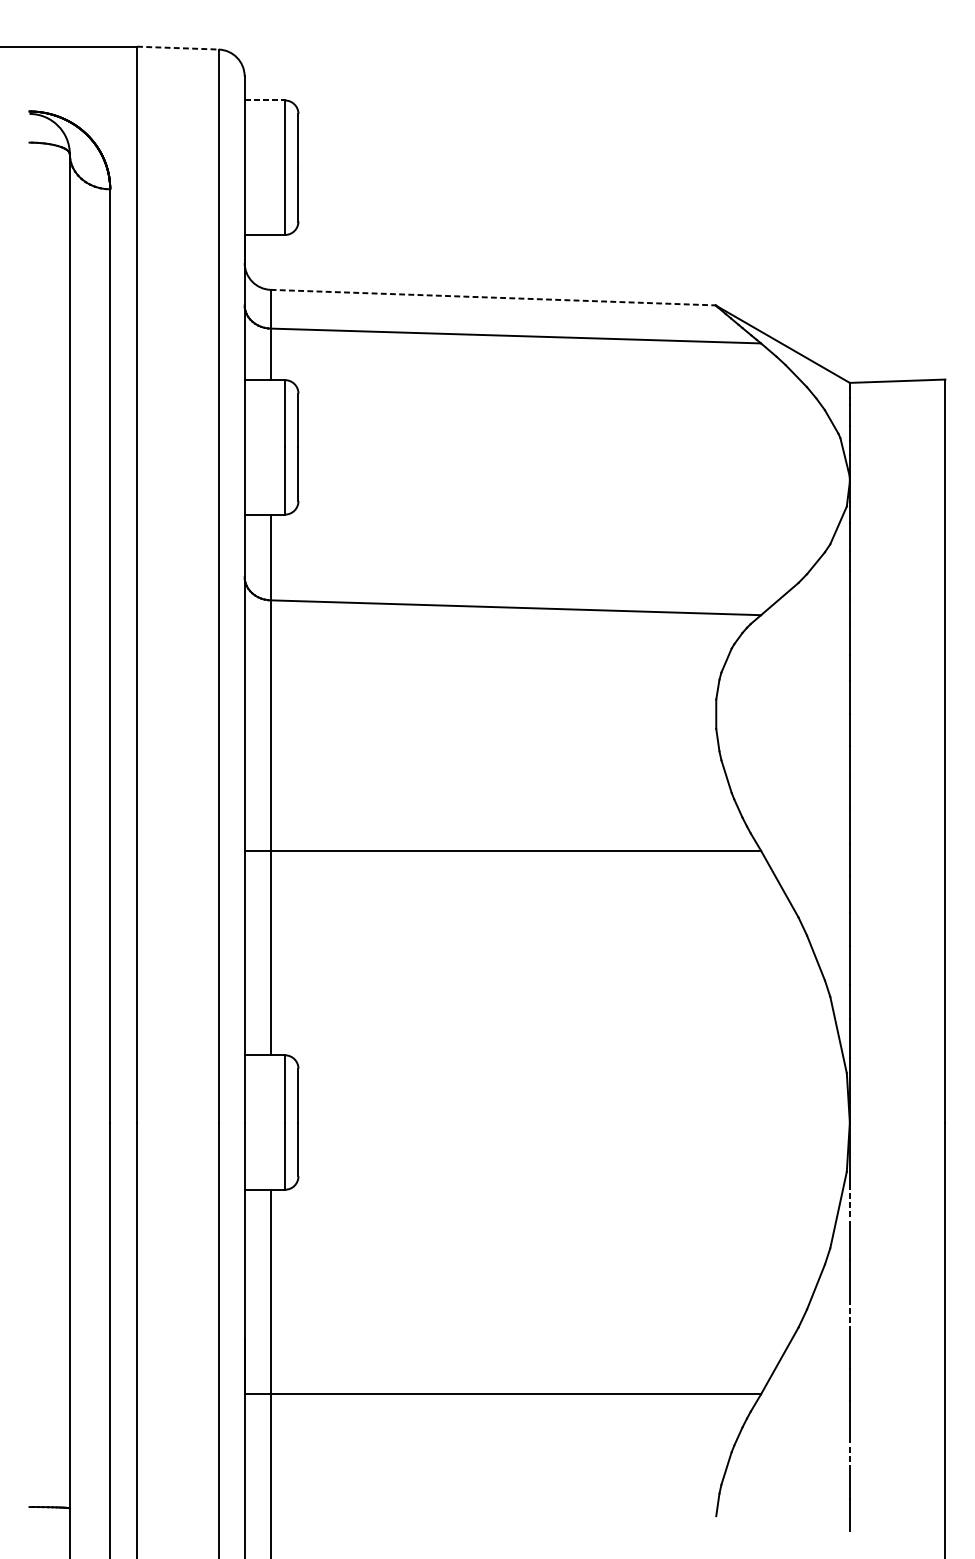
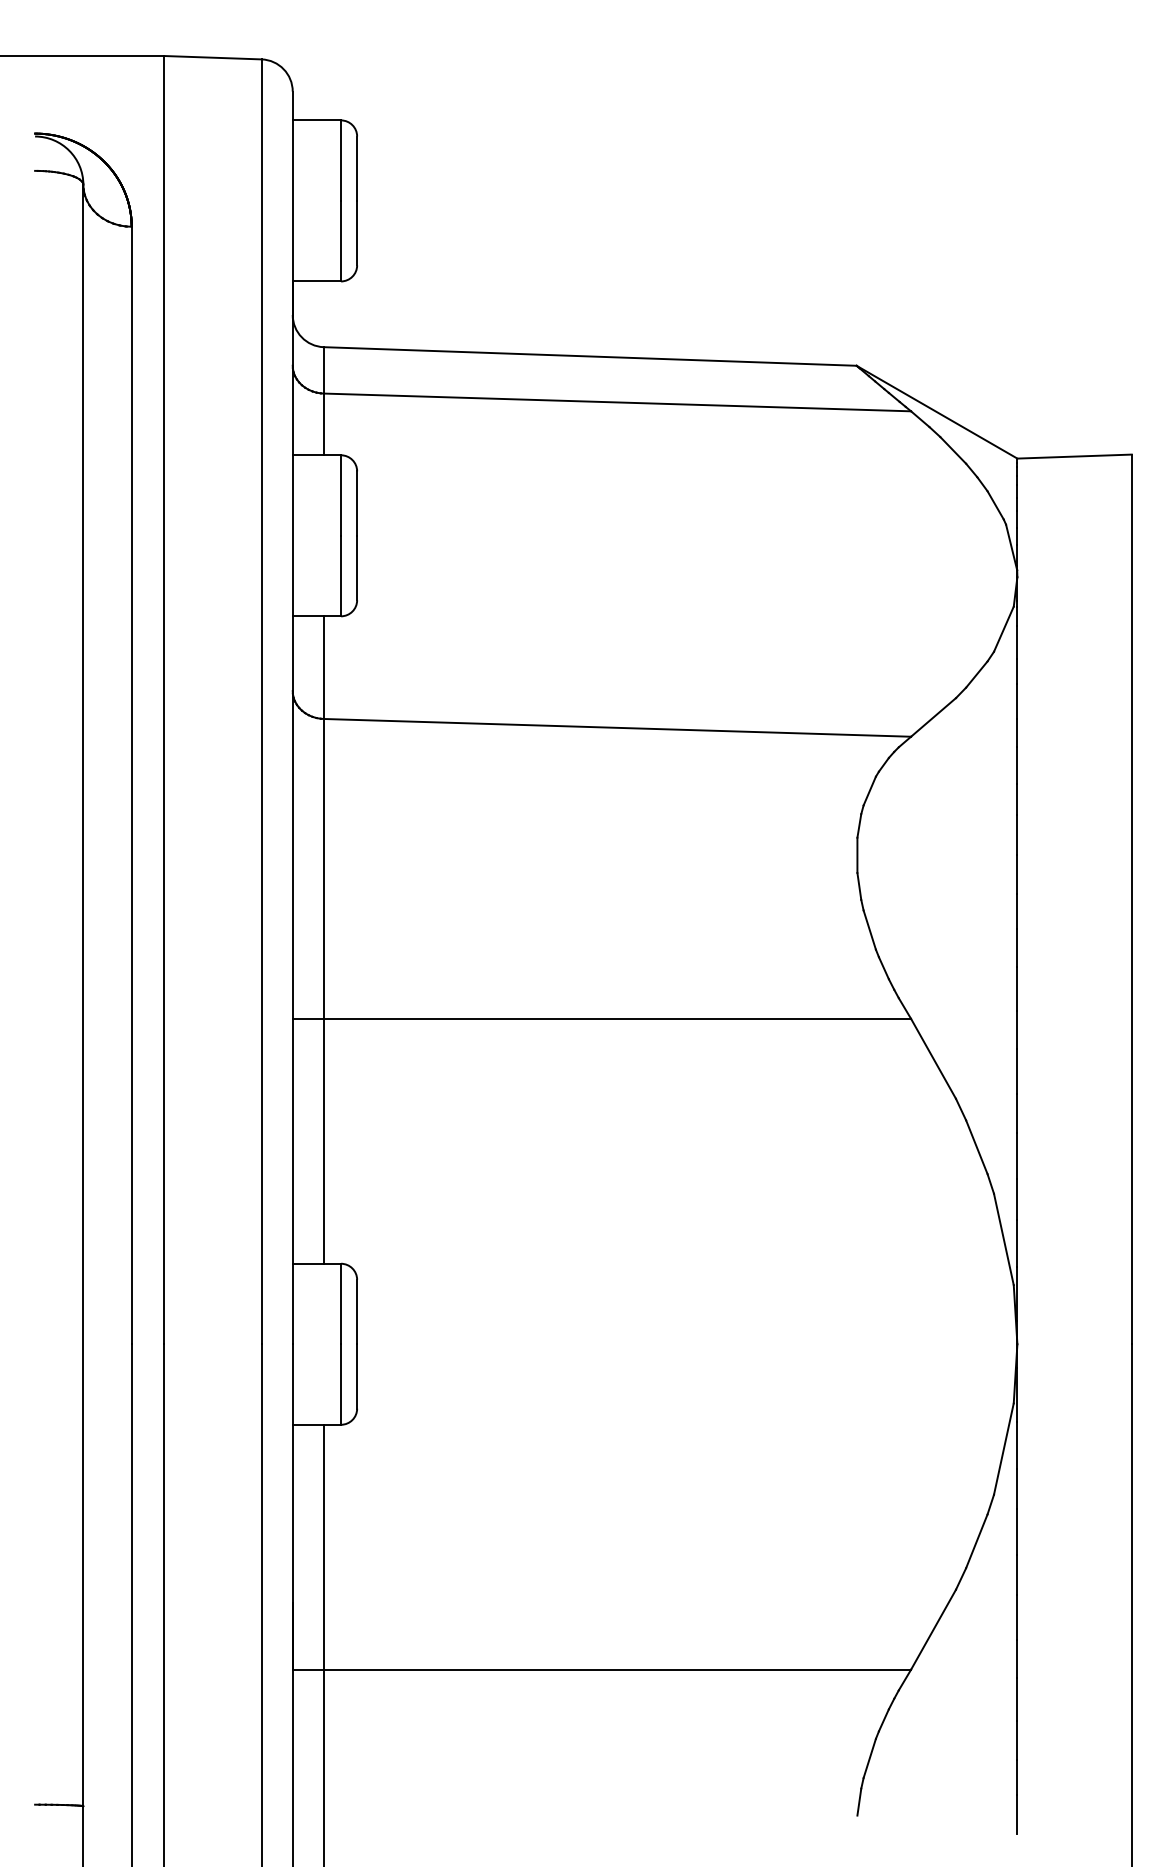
line: (177, 47) -> (212, 57), dashed -> solid
line: (265, 100) -> (317, 120), dashed -> solid
line: (493, 297) -> (590, 356), dashed -> solid
line: (849, 1206) -> (1017, 1444), dashed -> solid
line: (849, 1315) -> (1017, 1575), dashed -> solid
line: (849, 1454) -> (1017, 1741), dashed -> solid

